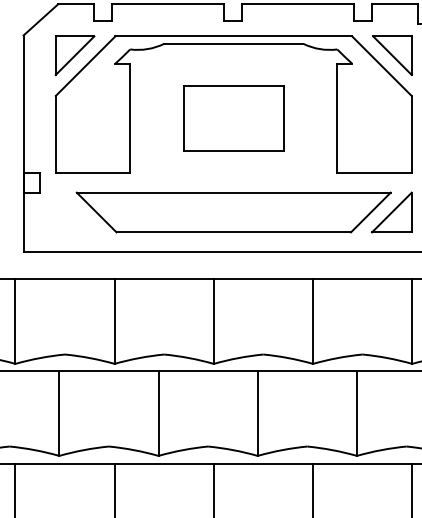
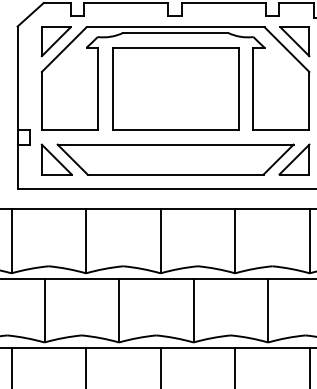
part: (233, 117) -> (175, 88), size x1.67
part: (75, 212) -> (56, 159), added

